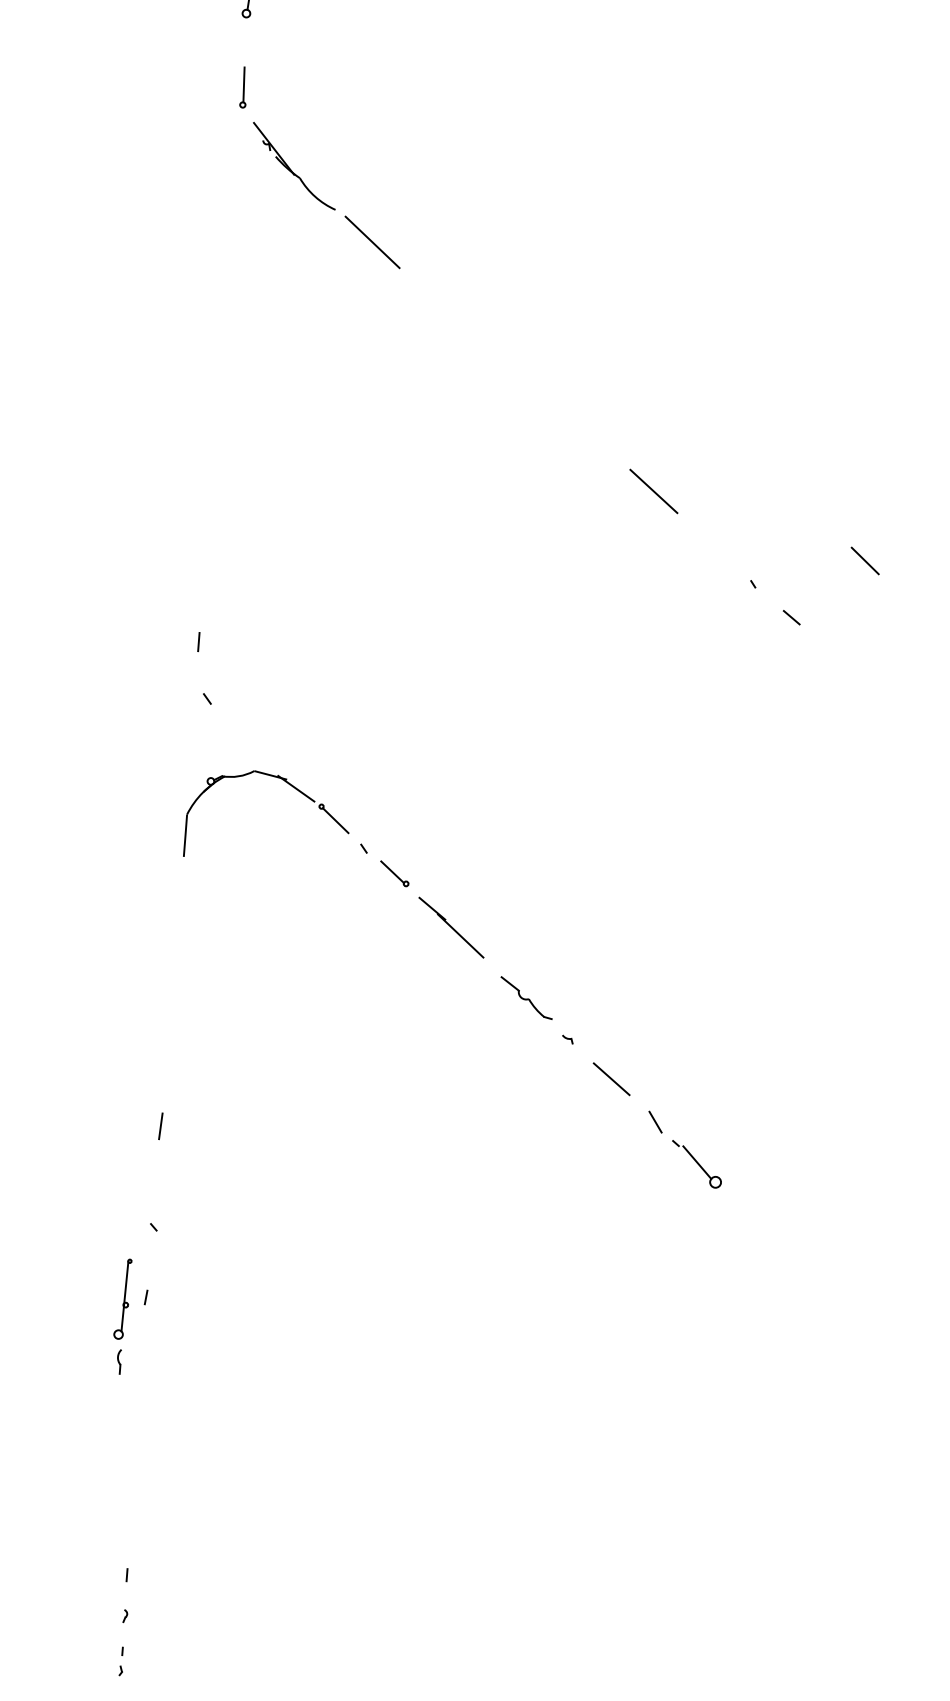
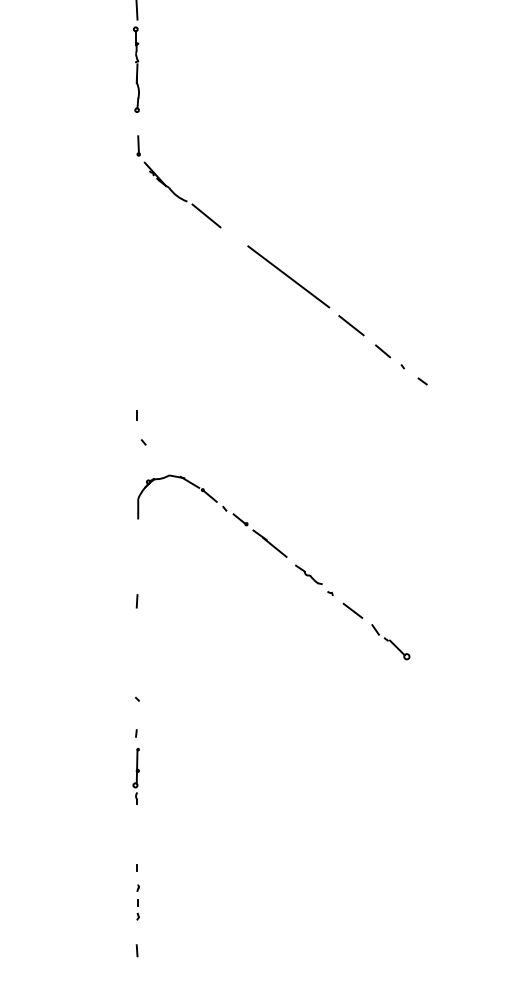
line: (531, 380) -> (288, 276), added
line: (866, 561) -> (383, 351), moved
line: (159, 1126) -> (136, 601), moved
part: (120, 1314) -> (135, 775), moved
part: (120, 1660) -> (137, 909), size x1.43

